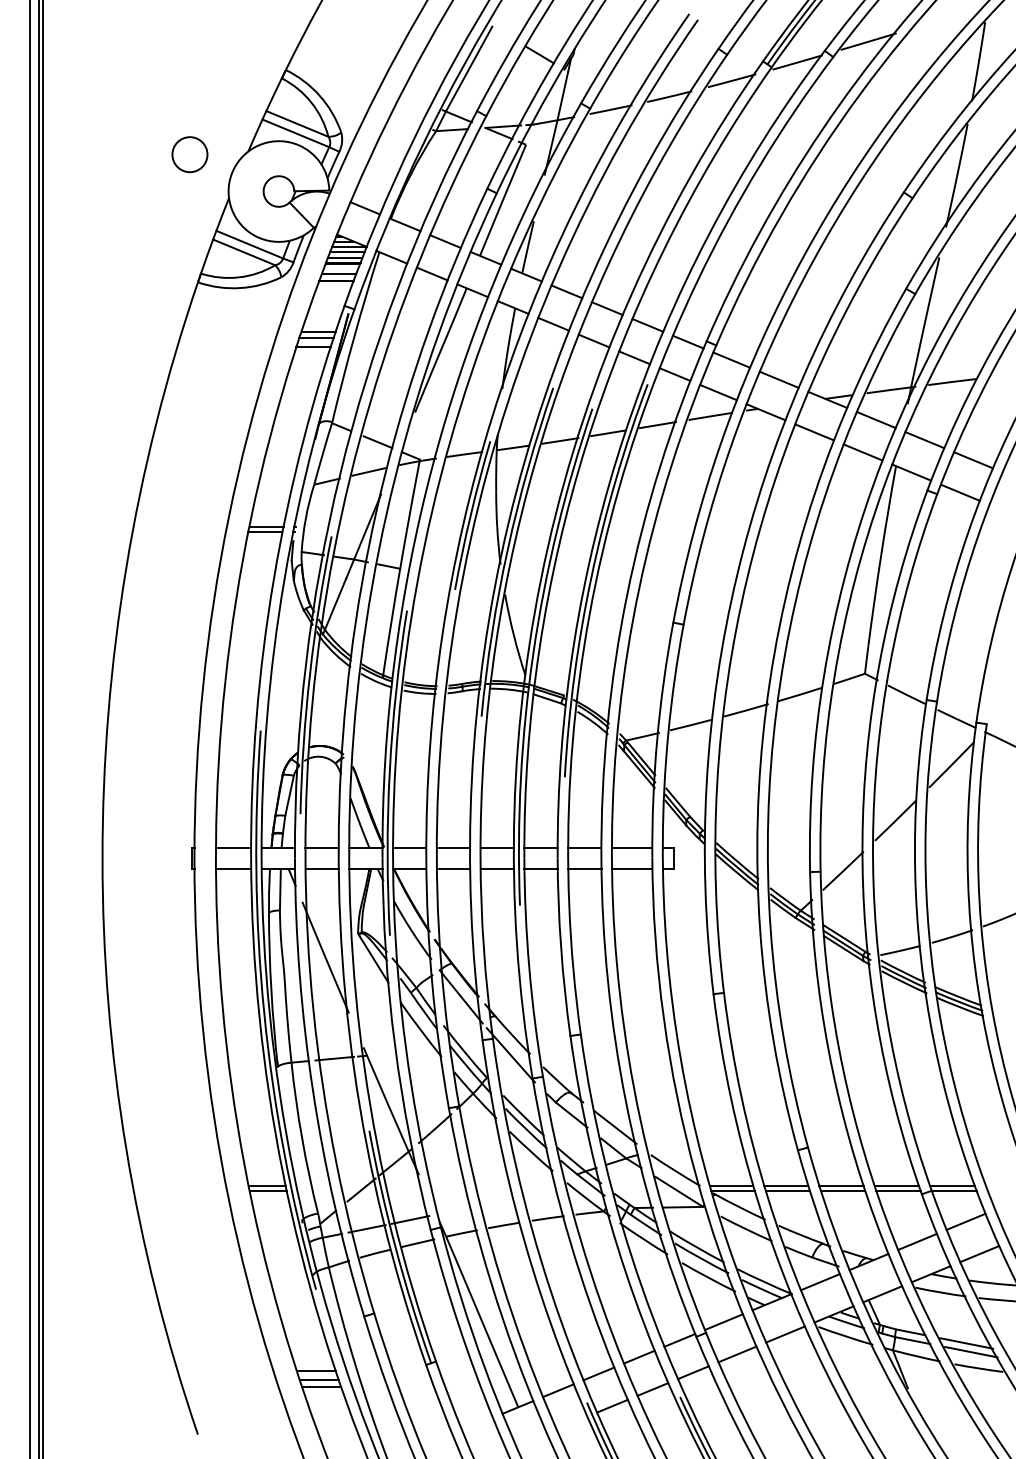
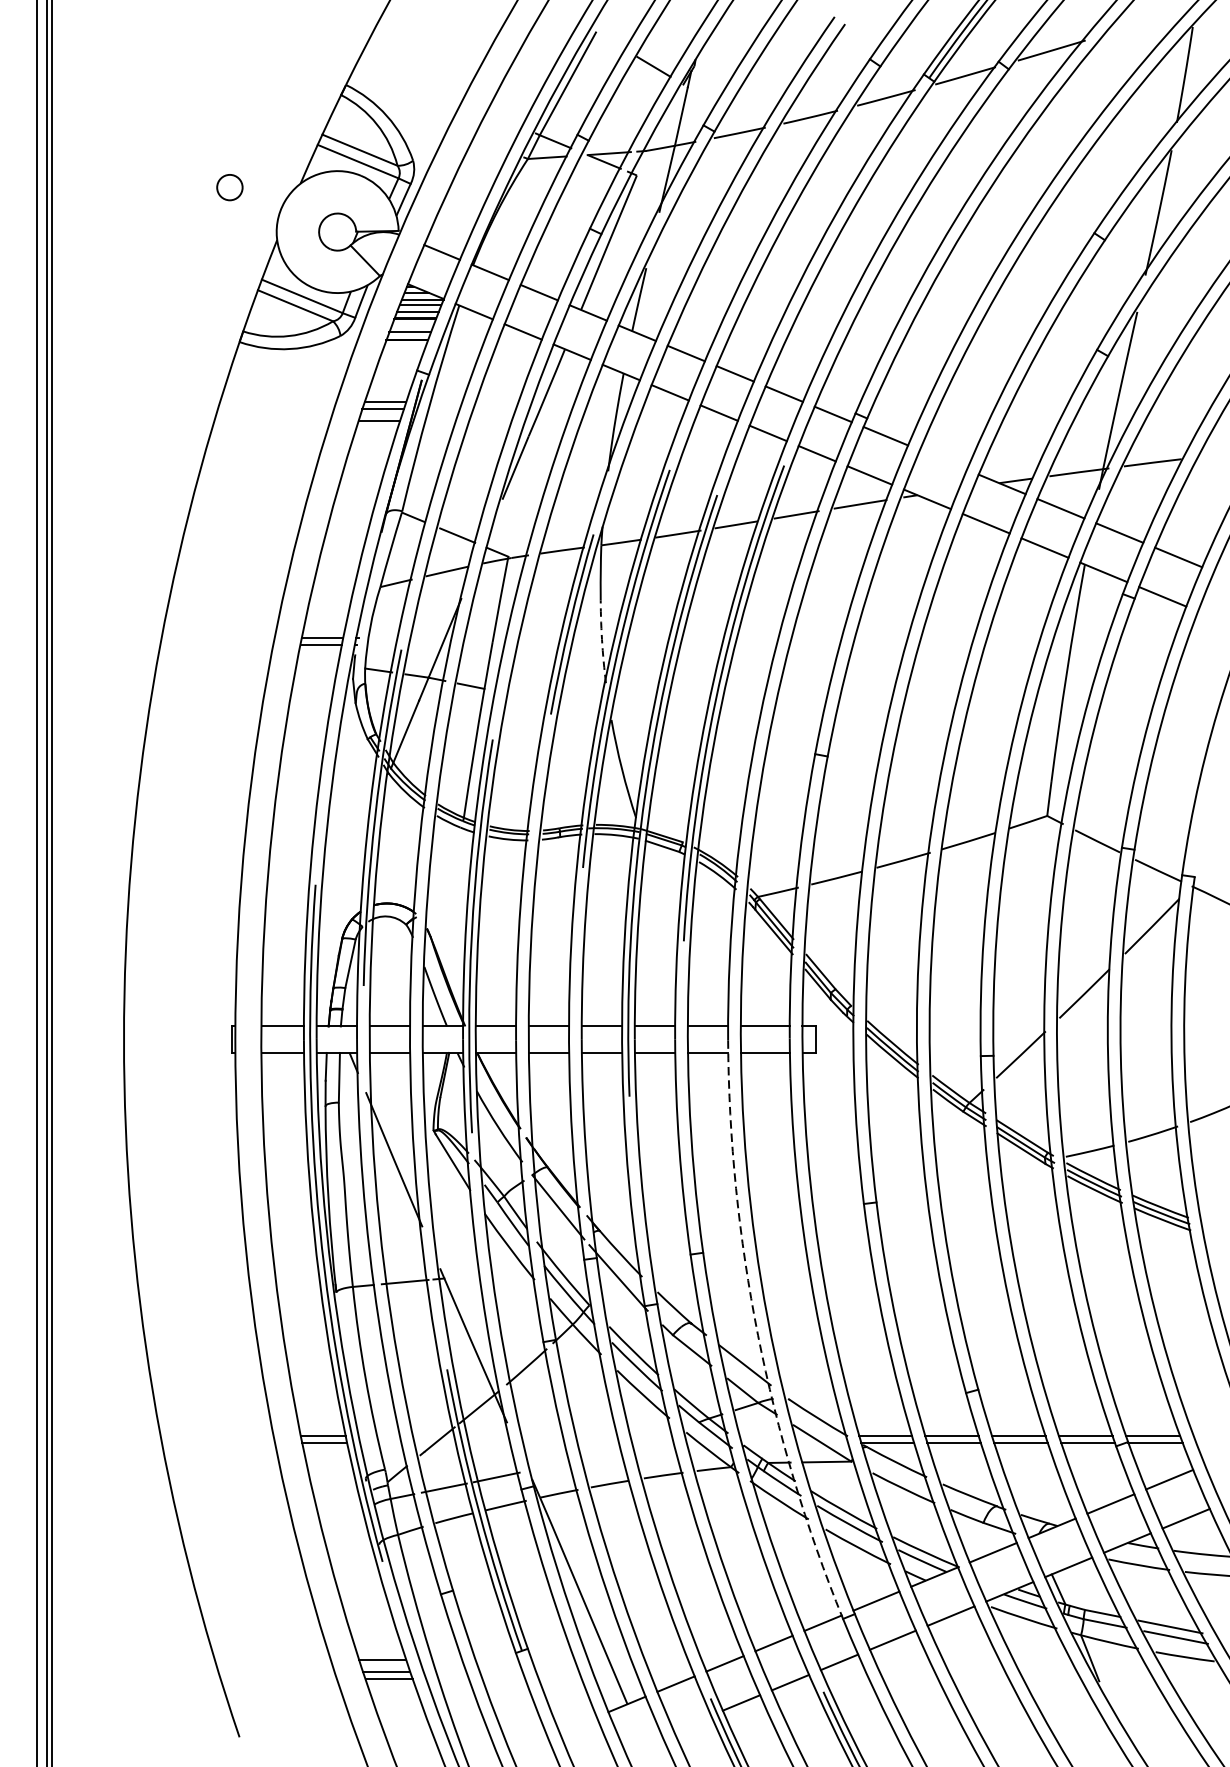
circle: (189, 154) -> (229, 187), size x0.6
line: (778, 379) -> (942, 459), removed
arc: (497, 527) -> (602, 638), solid -> dashed
arc: (626, 1102) -> (758, 1335), solid -> dashed

